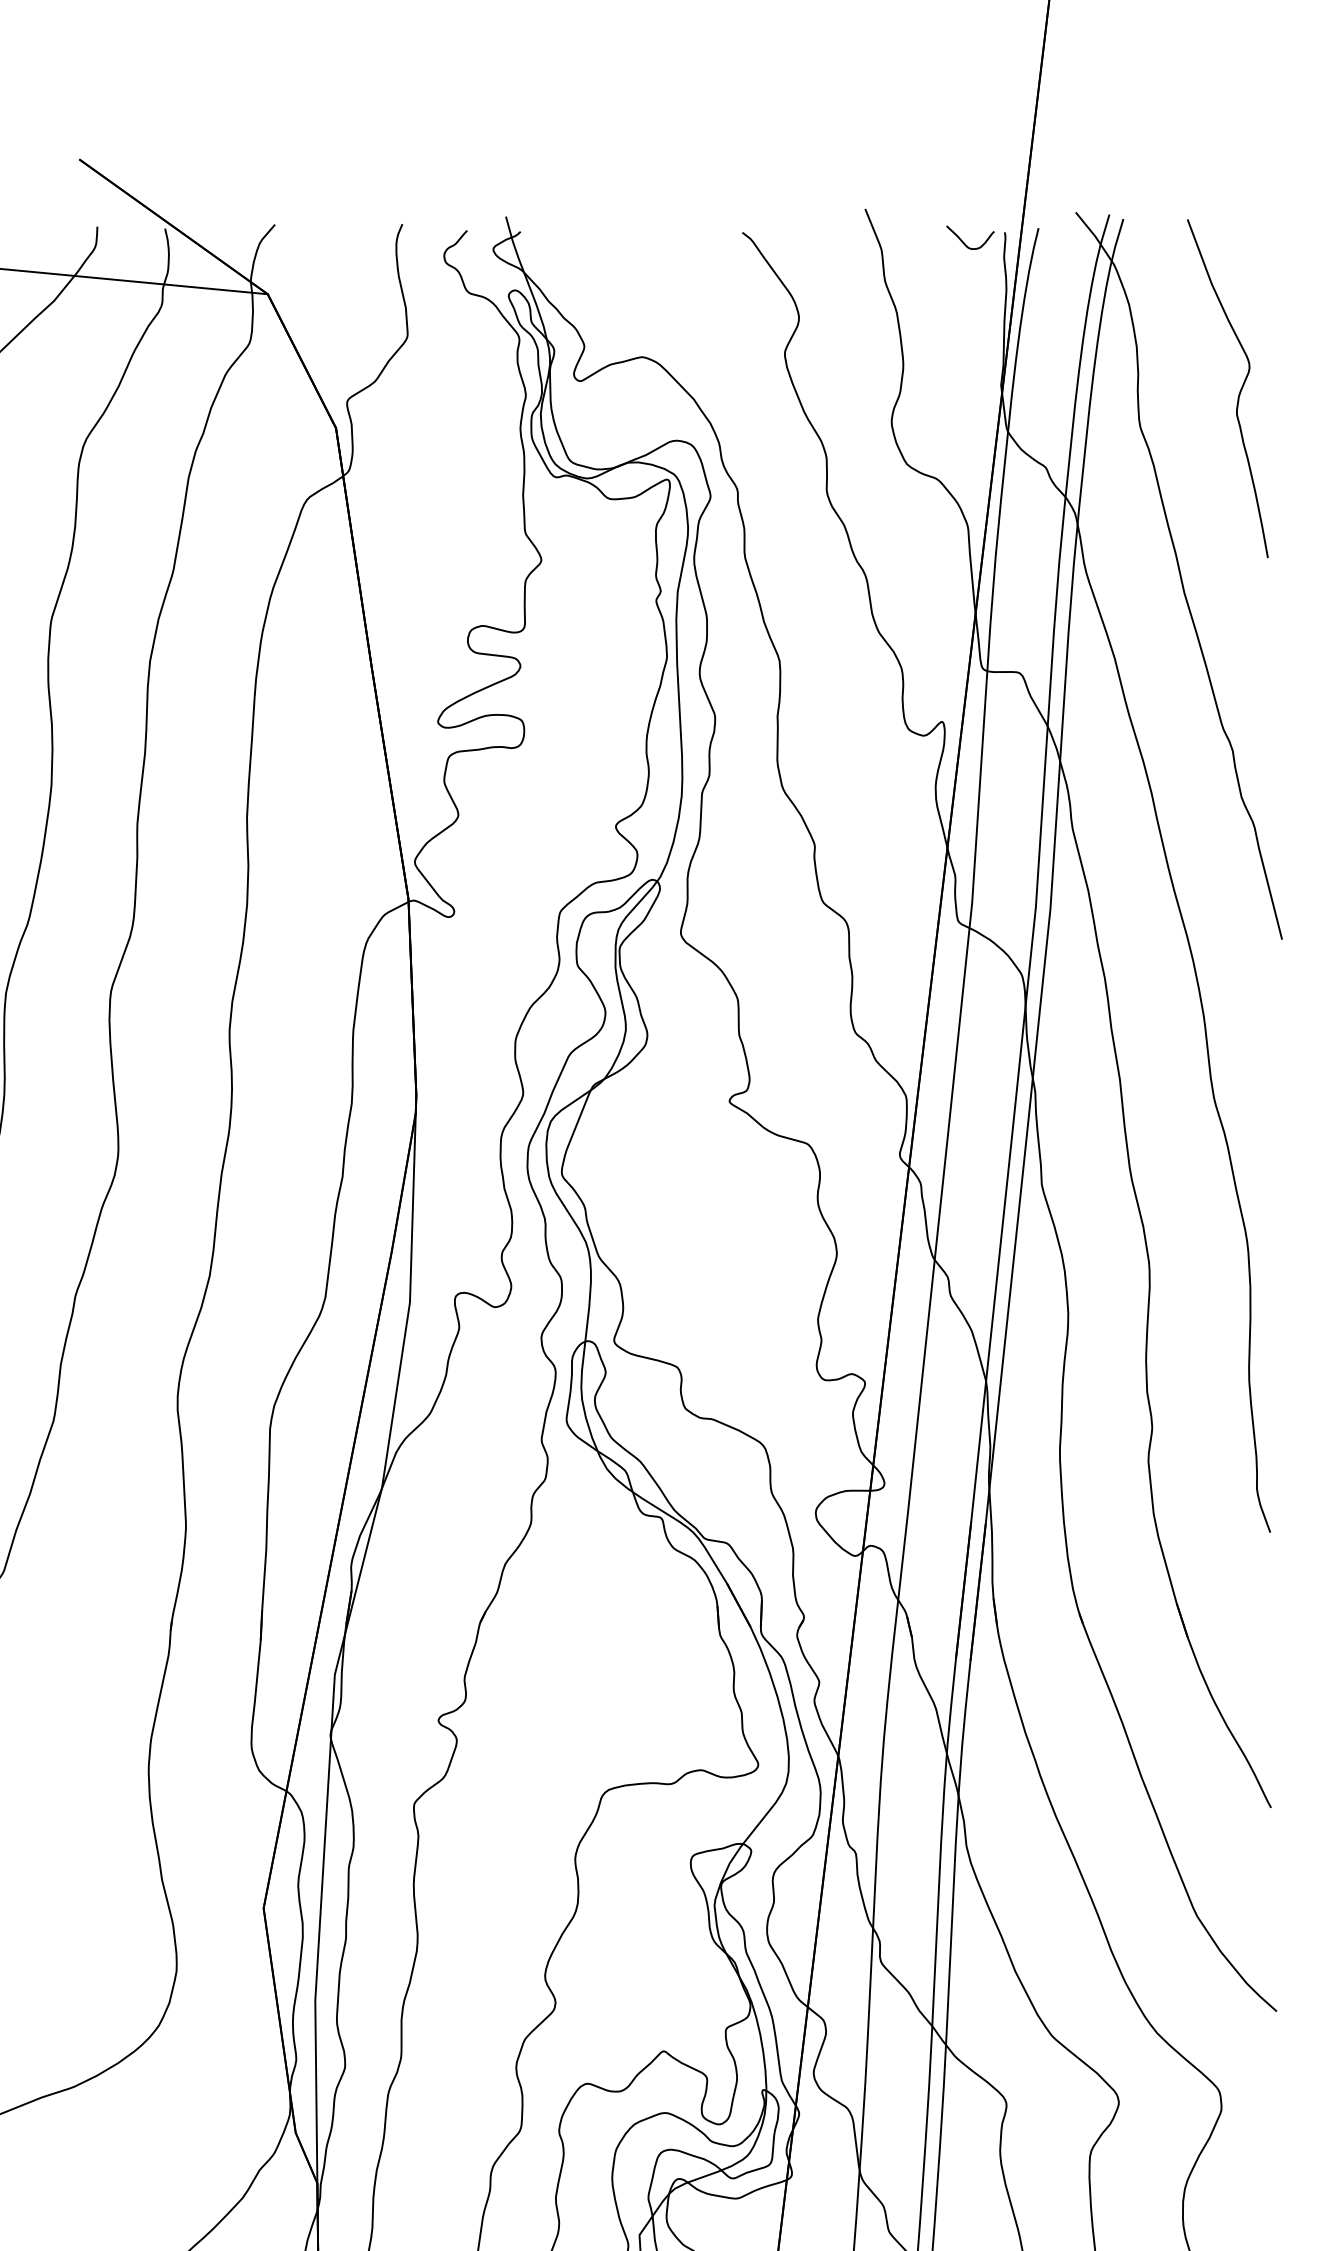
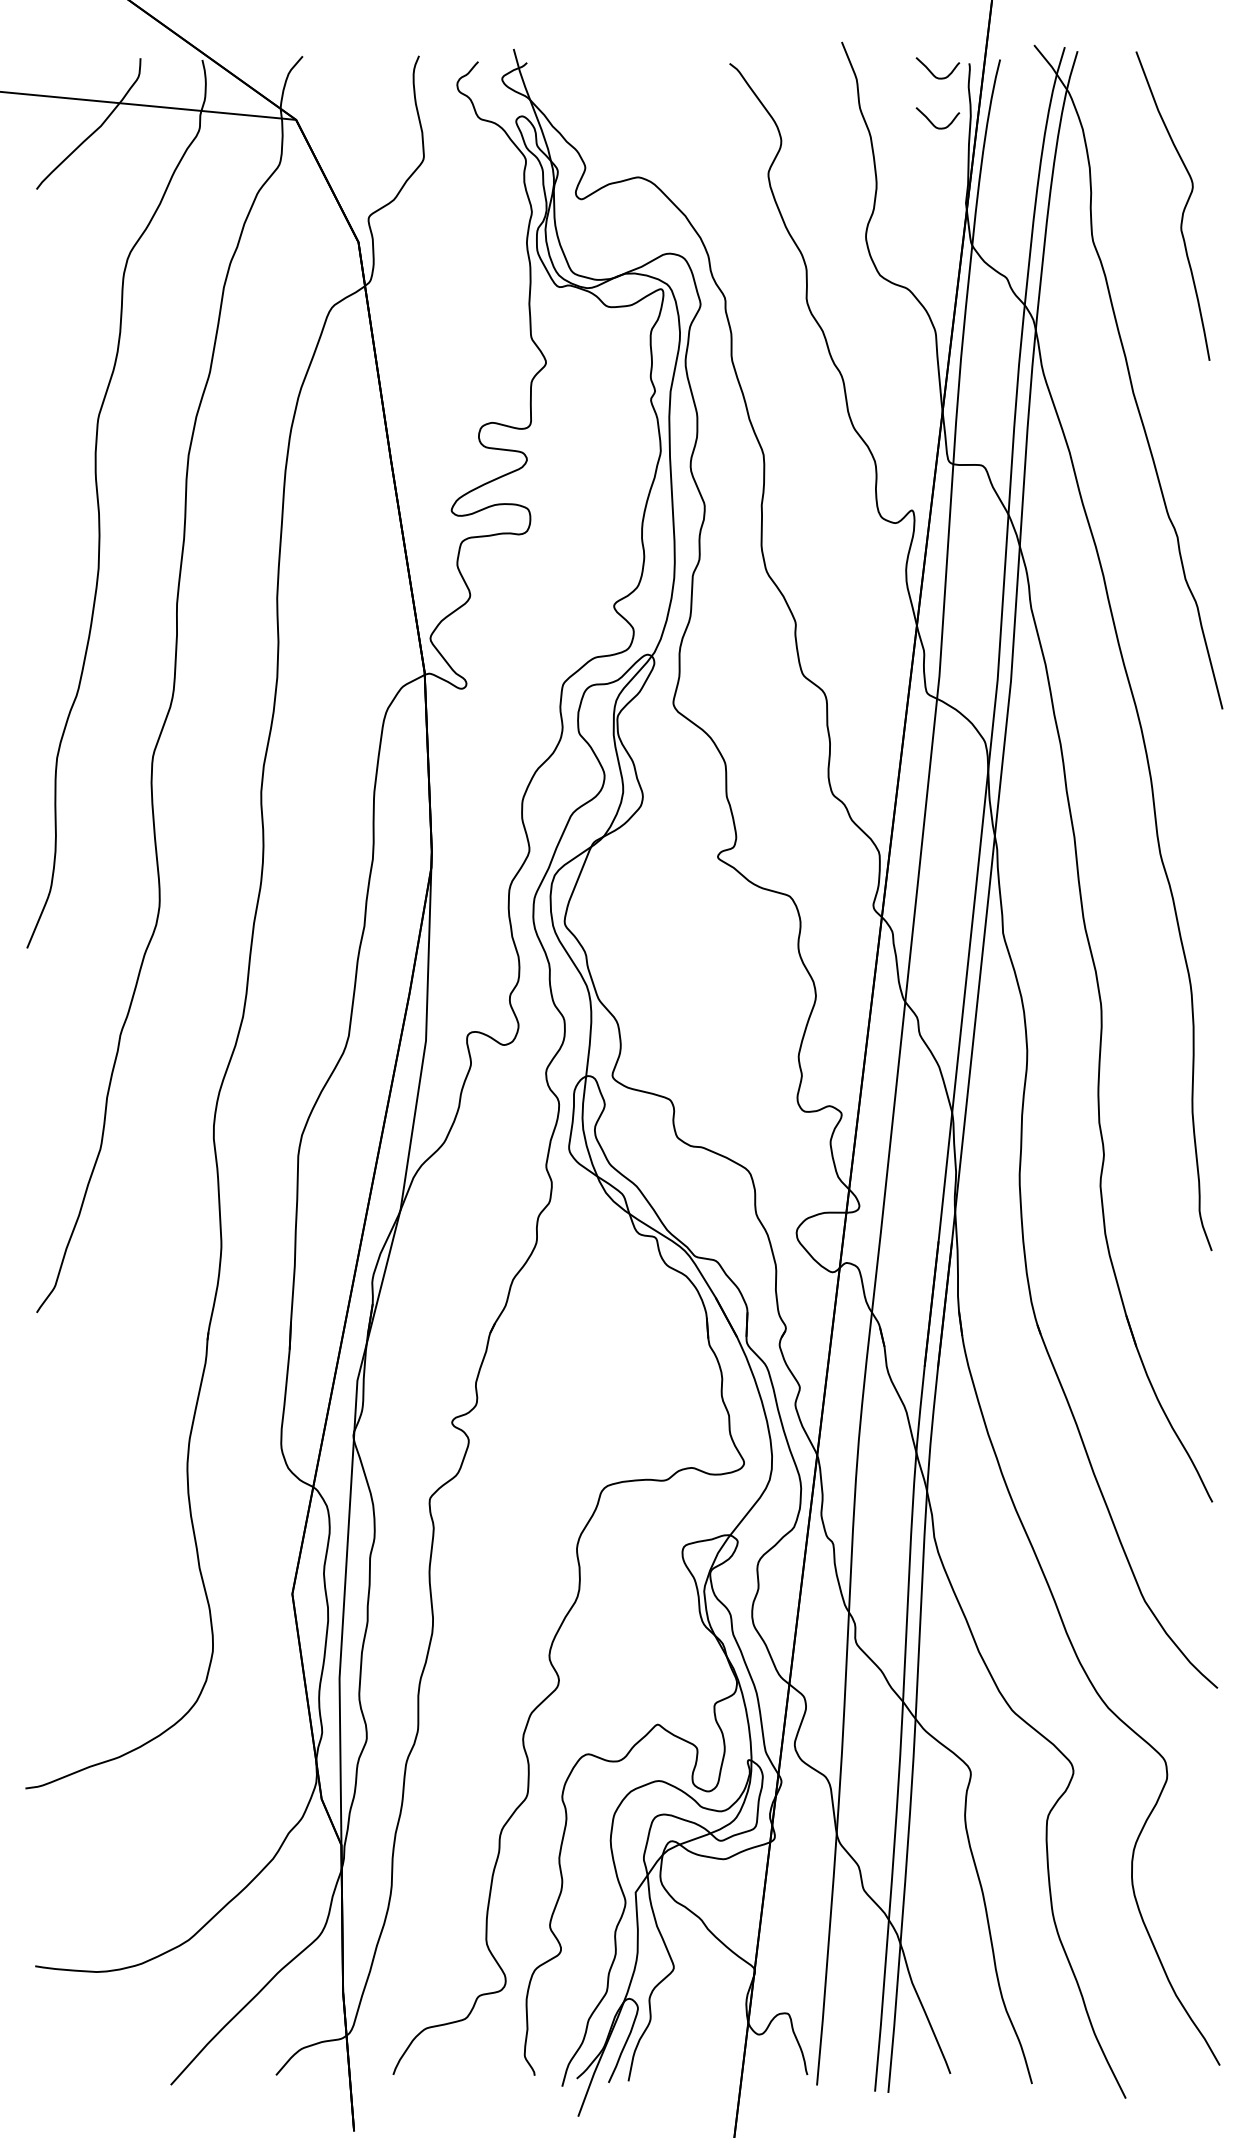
curve: (964, 297) -> (932, 122), added

